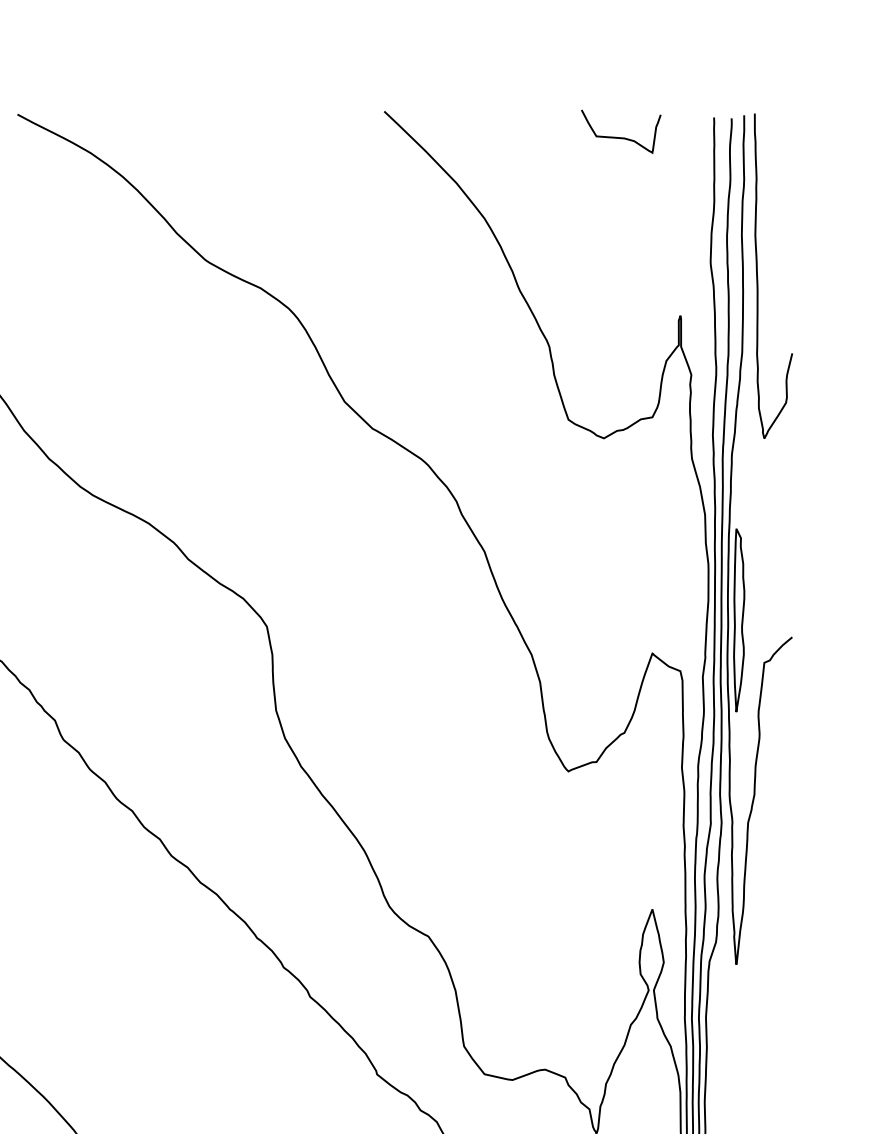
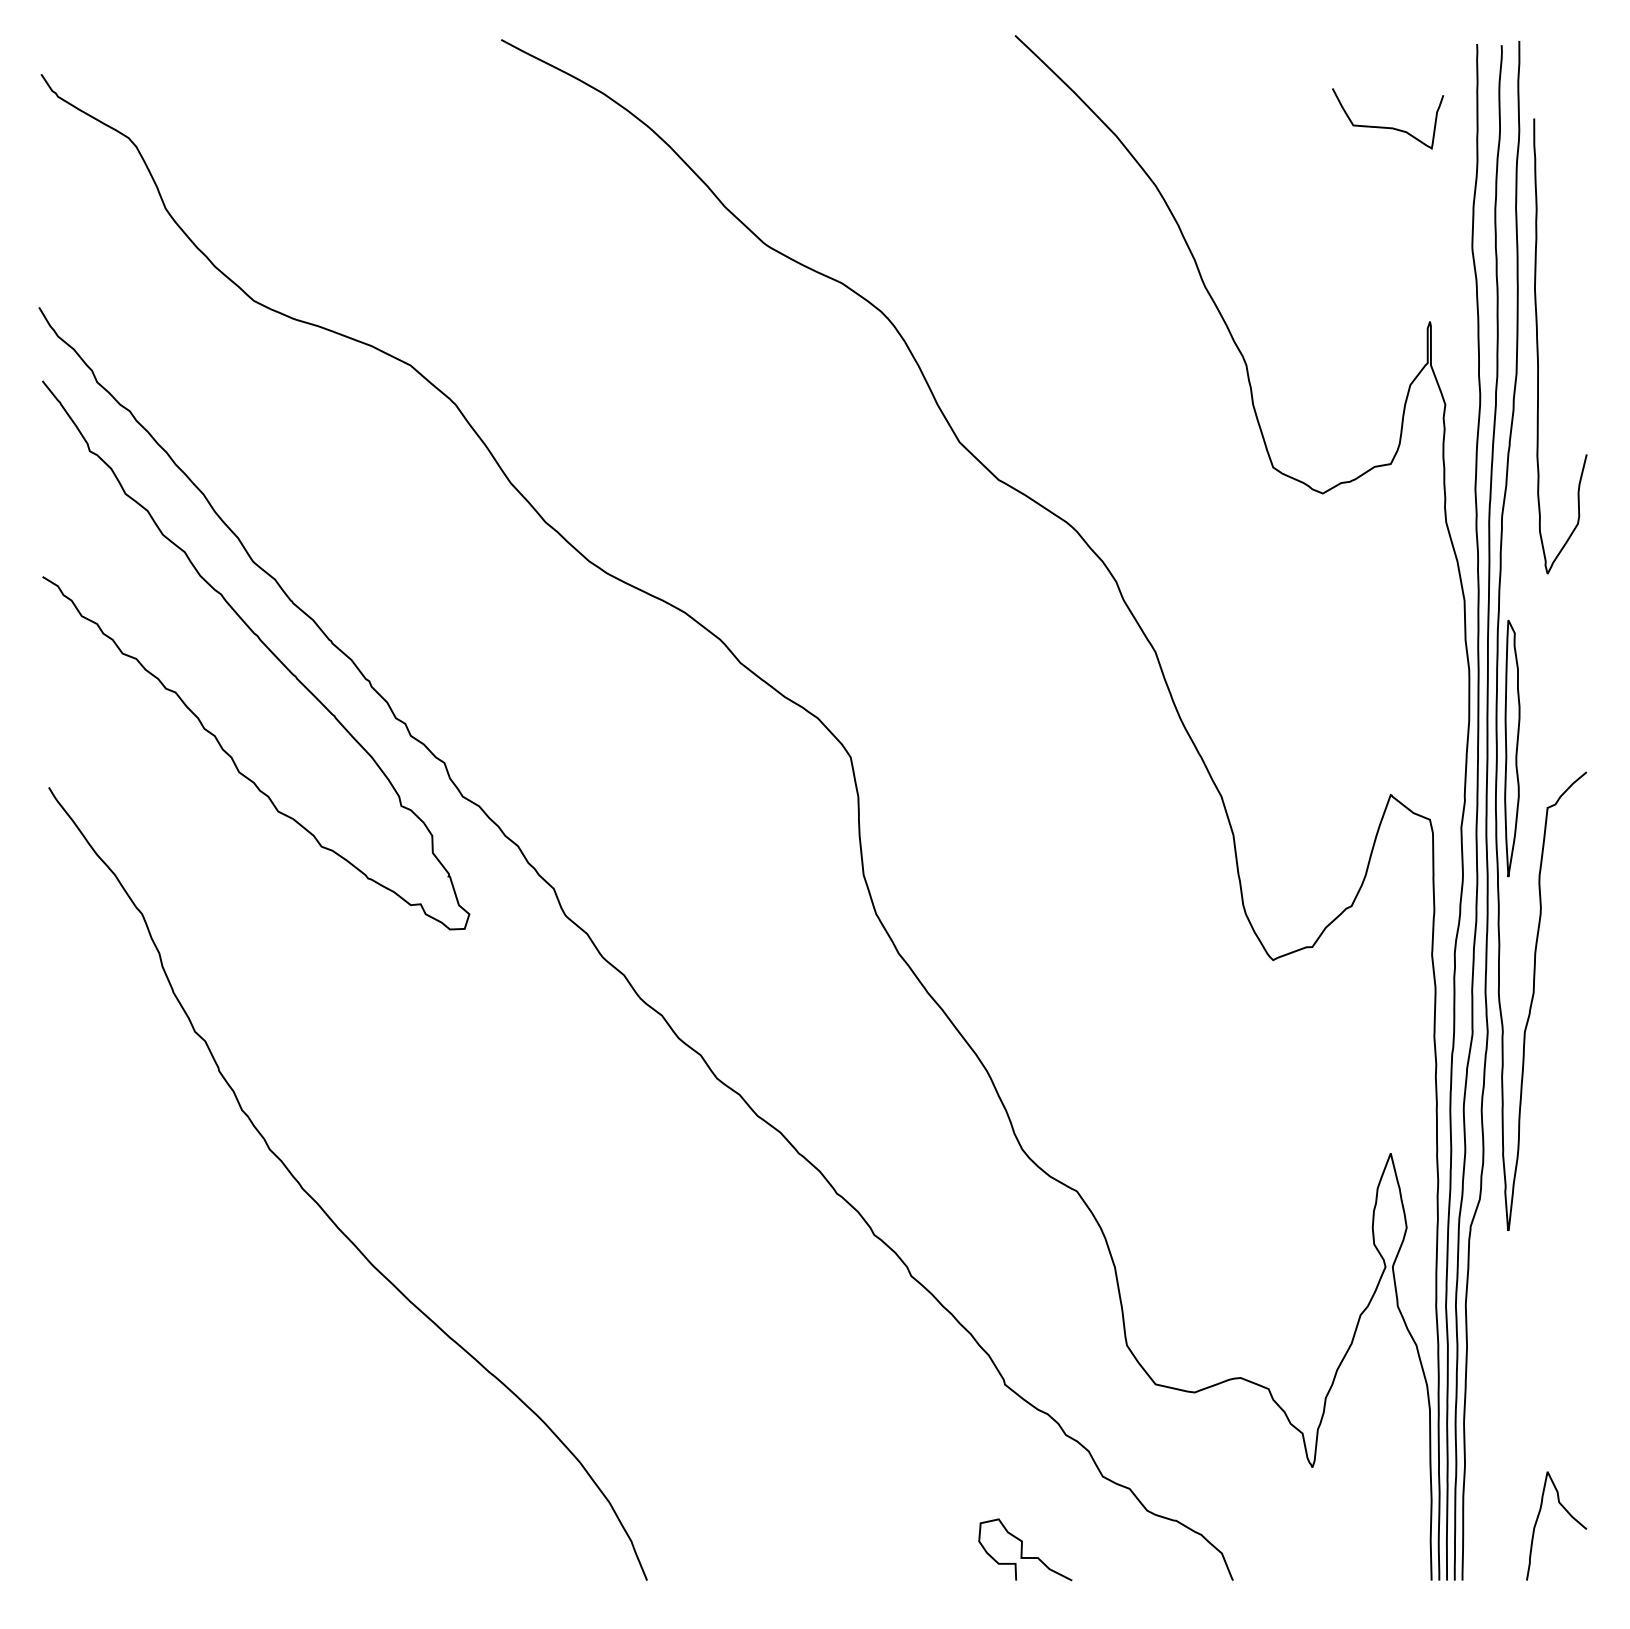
curve: (619, 137) -> (1385, 126), moved
curve: (757, 276) -> (1538, 346), moved

